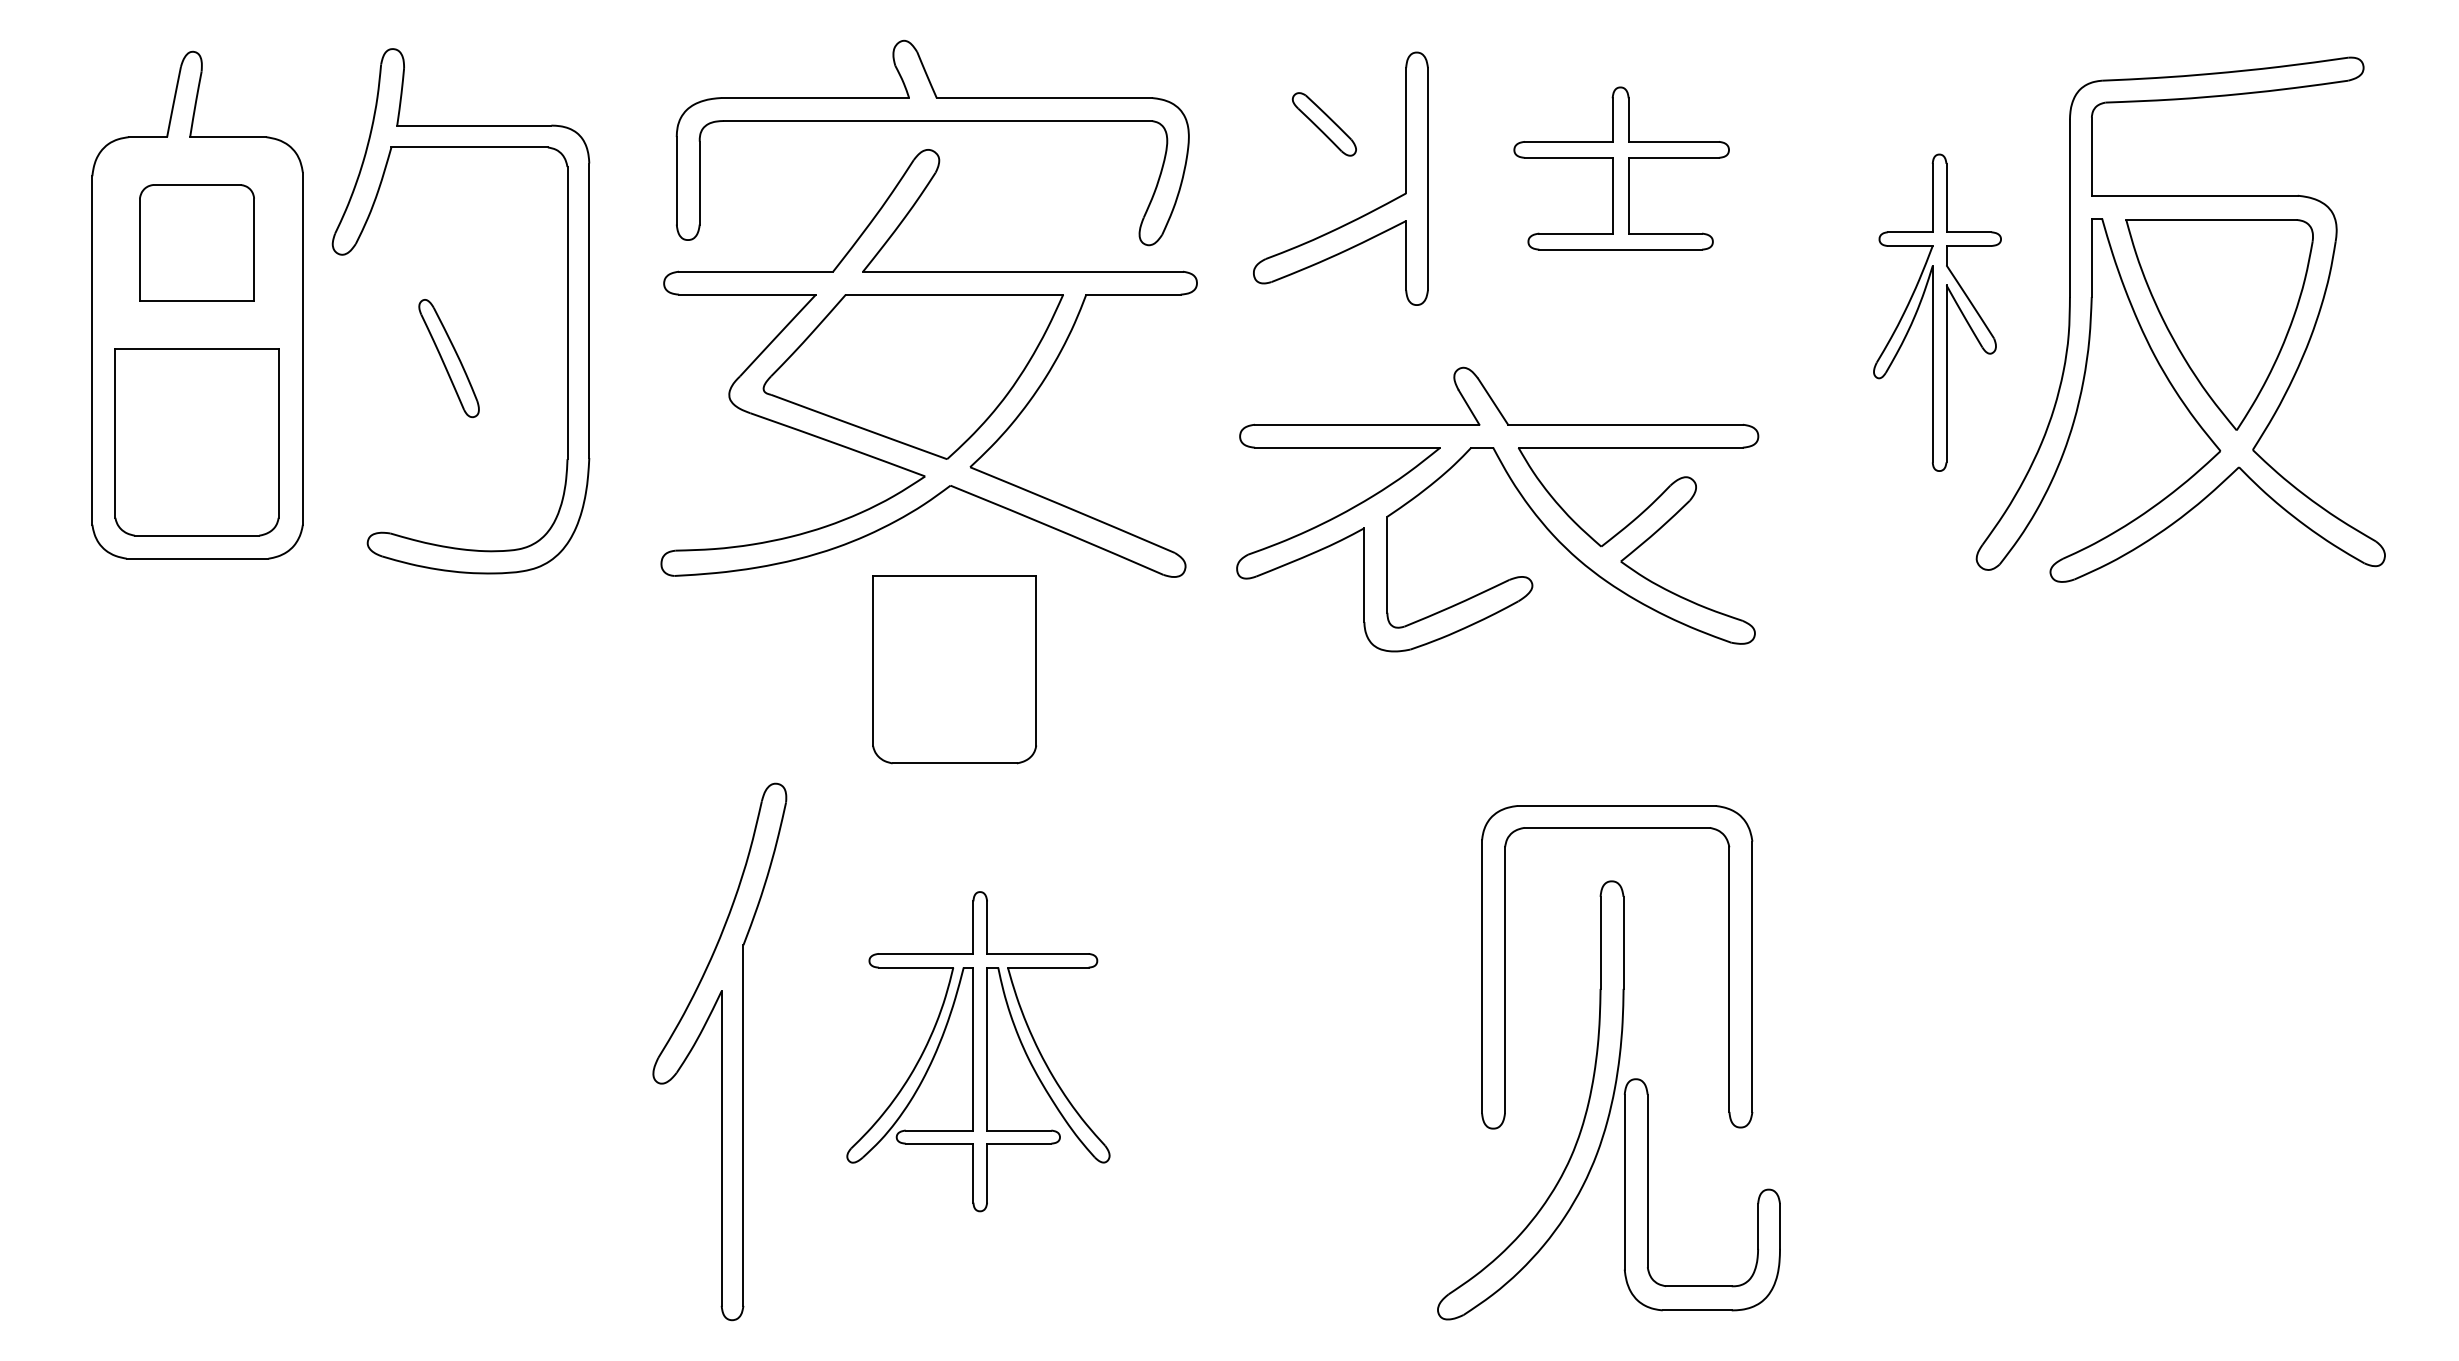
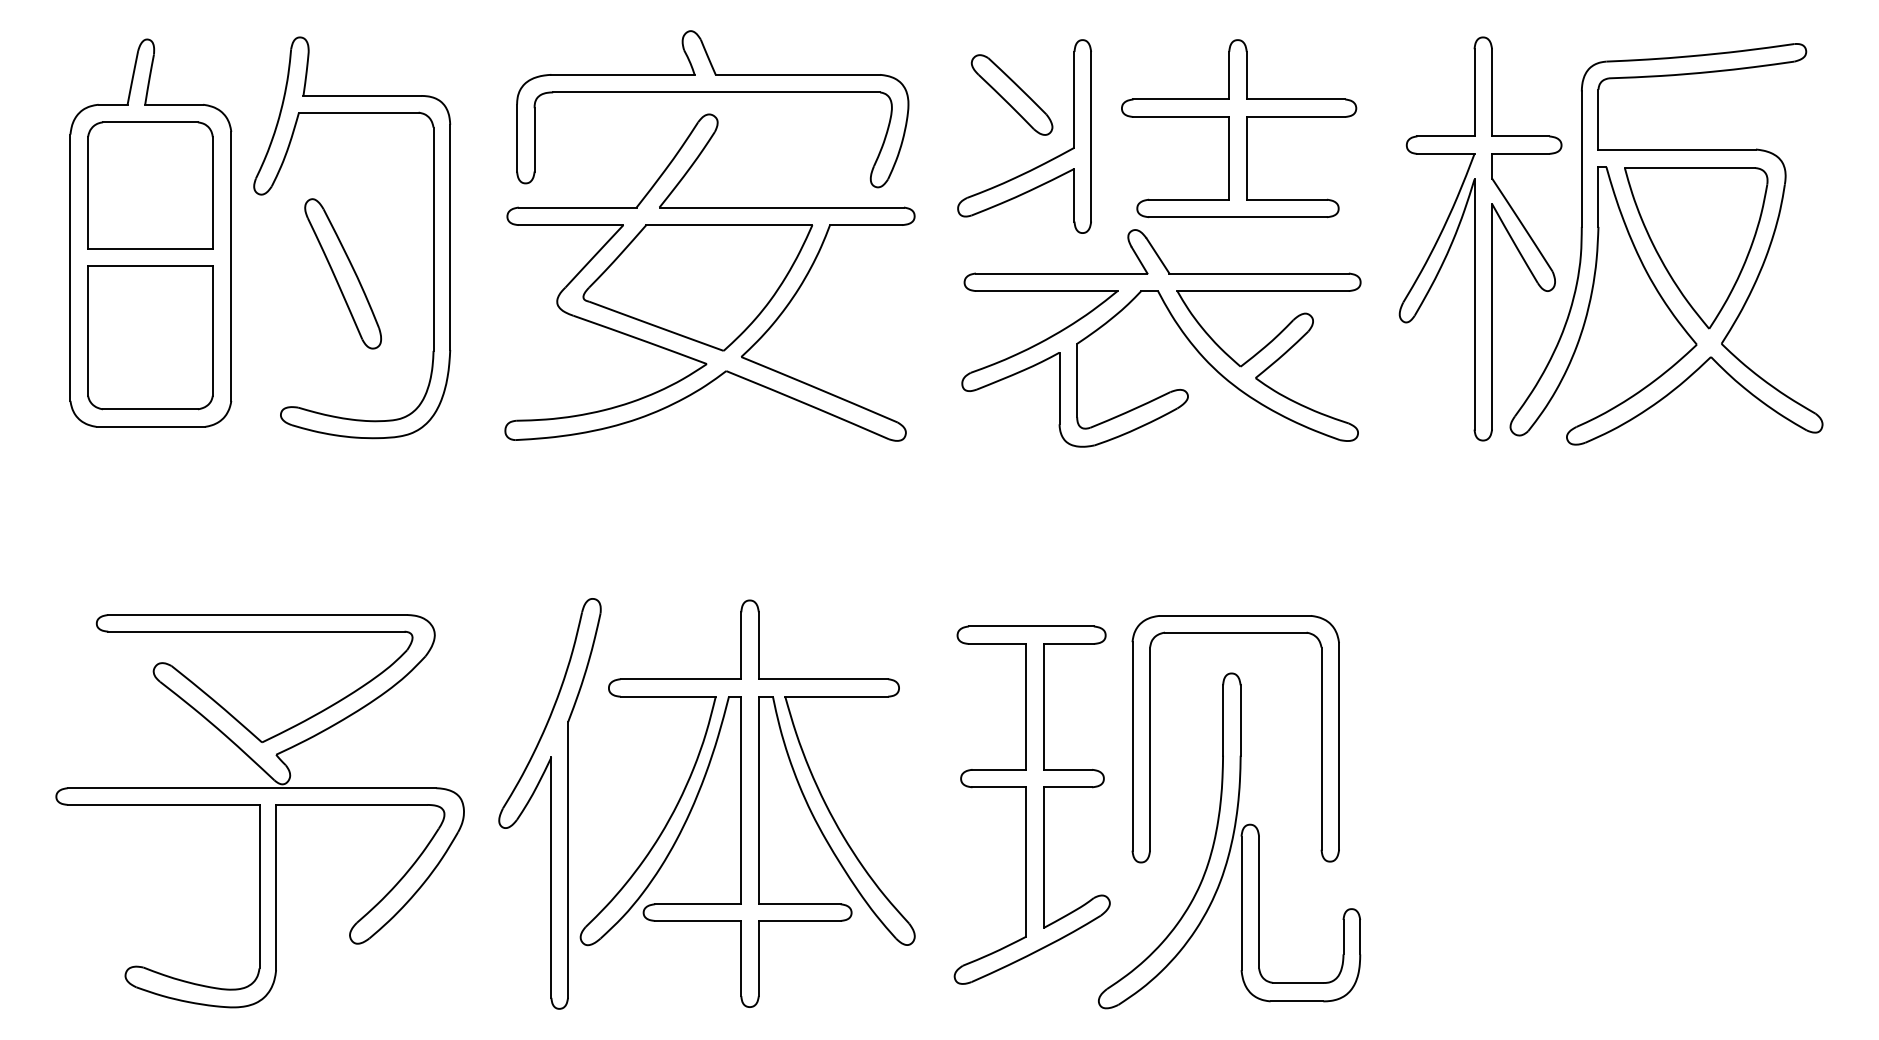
part: (1323, 123) -> (1011, 94), size x1.67
part: (1622, 168) -> (1239, 128), size x1.43
part: (197, 242) -> (150, 185), size x1.43
part: (1937, 312) -> (1480, 238), size x1.67
part: (448, 357) -> (342, 273), size x1.67
part: (1518, 494) -> (1177, 326), moved
part: (954, 669) -> (729, 511), removed
part: (978, 1051) -> (747, 803), size x1.67
part: (1349, 1052) -> (1031, 804), added
part: (339, 1061) -> (259, 811), added

